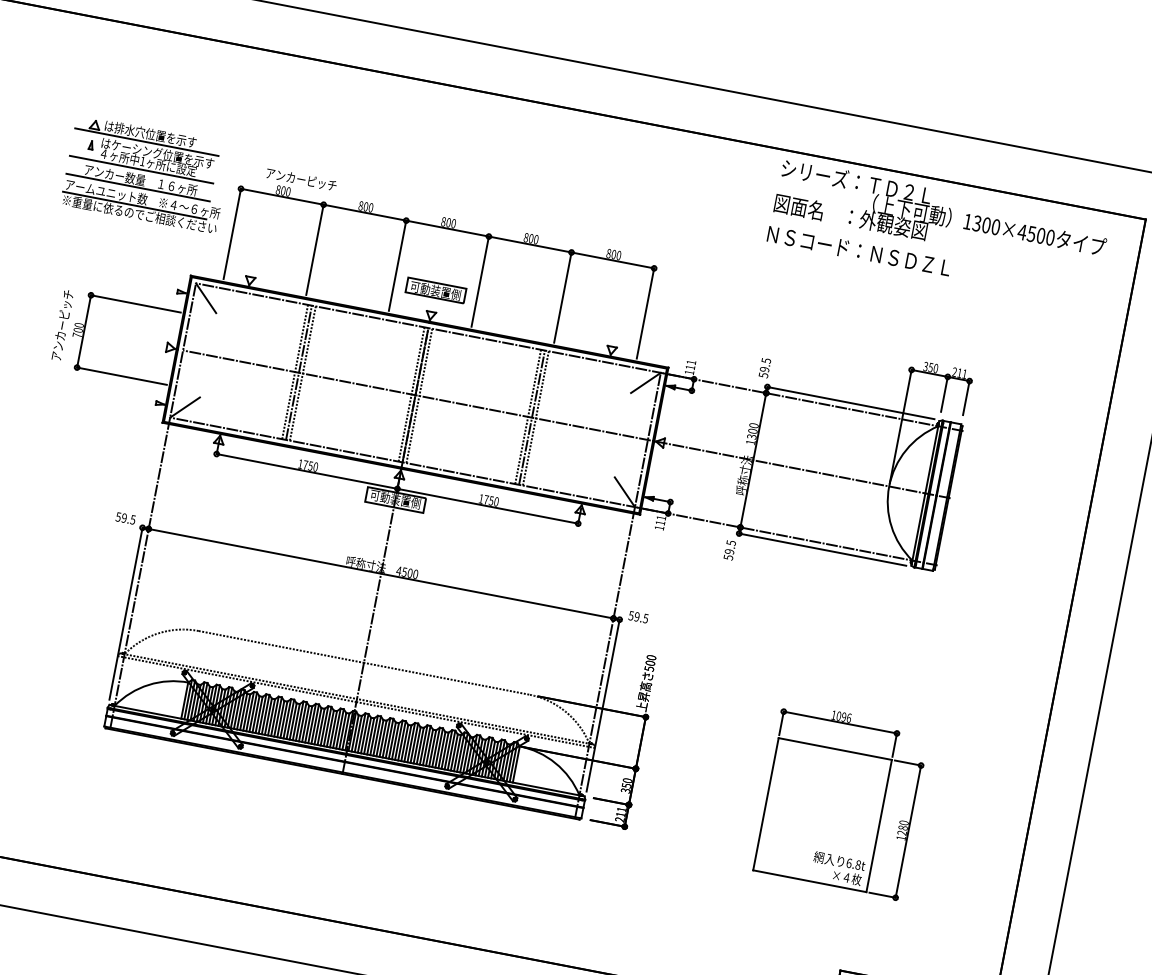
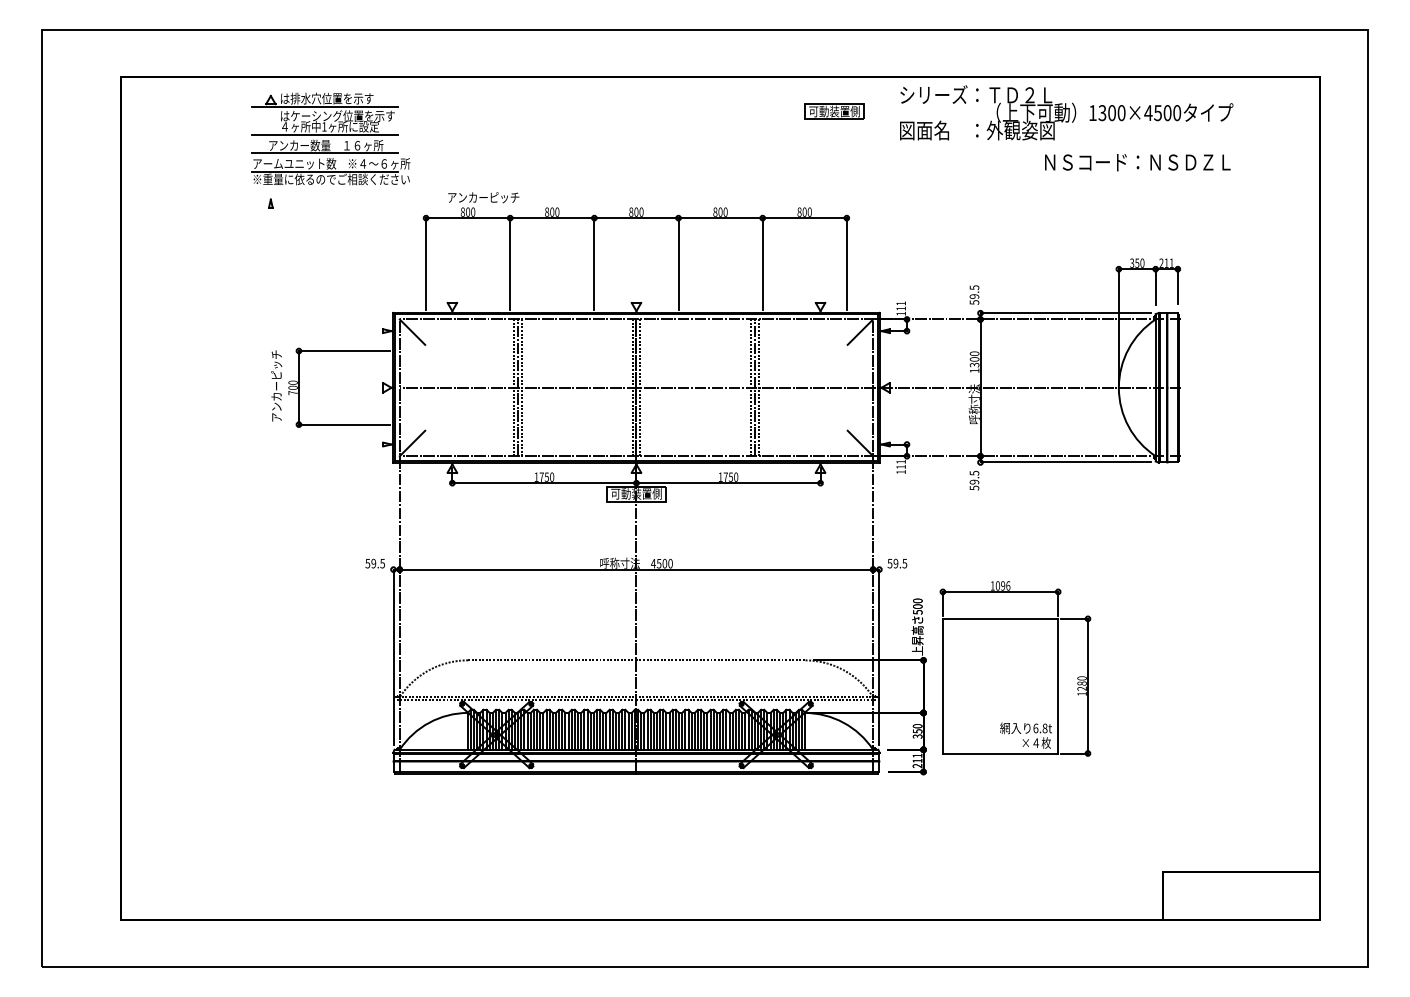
part: (146, 174) -> (330, 138), moved
text: (941, 216) -> (1066, 112), moved
text: (858, 251) -> (1137, 162), moved
part: (435, 290) -> (834, 111), moved
part: (840, 800) -> (1015, 668), moved

